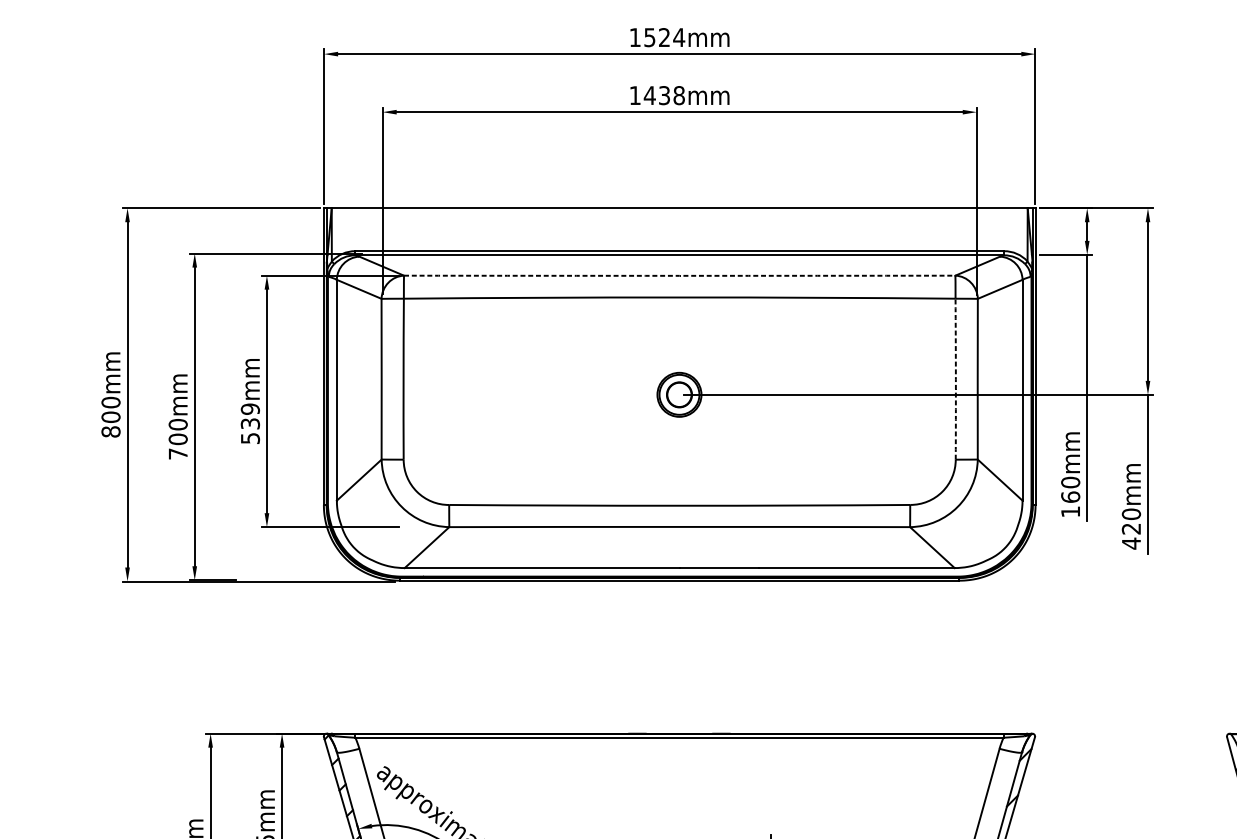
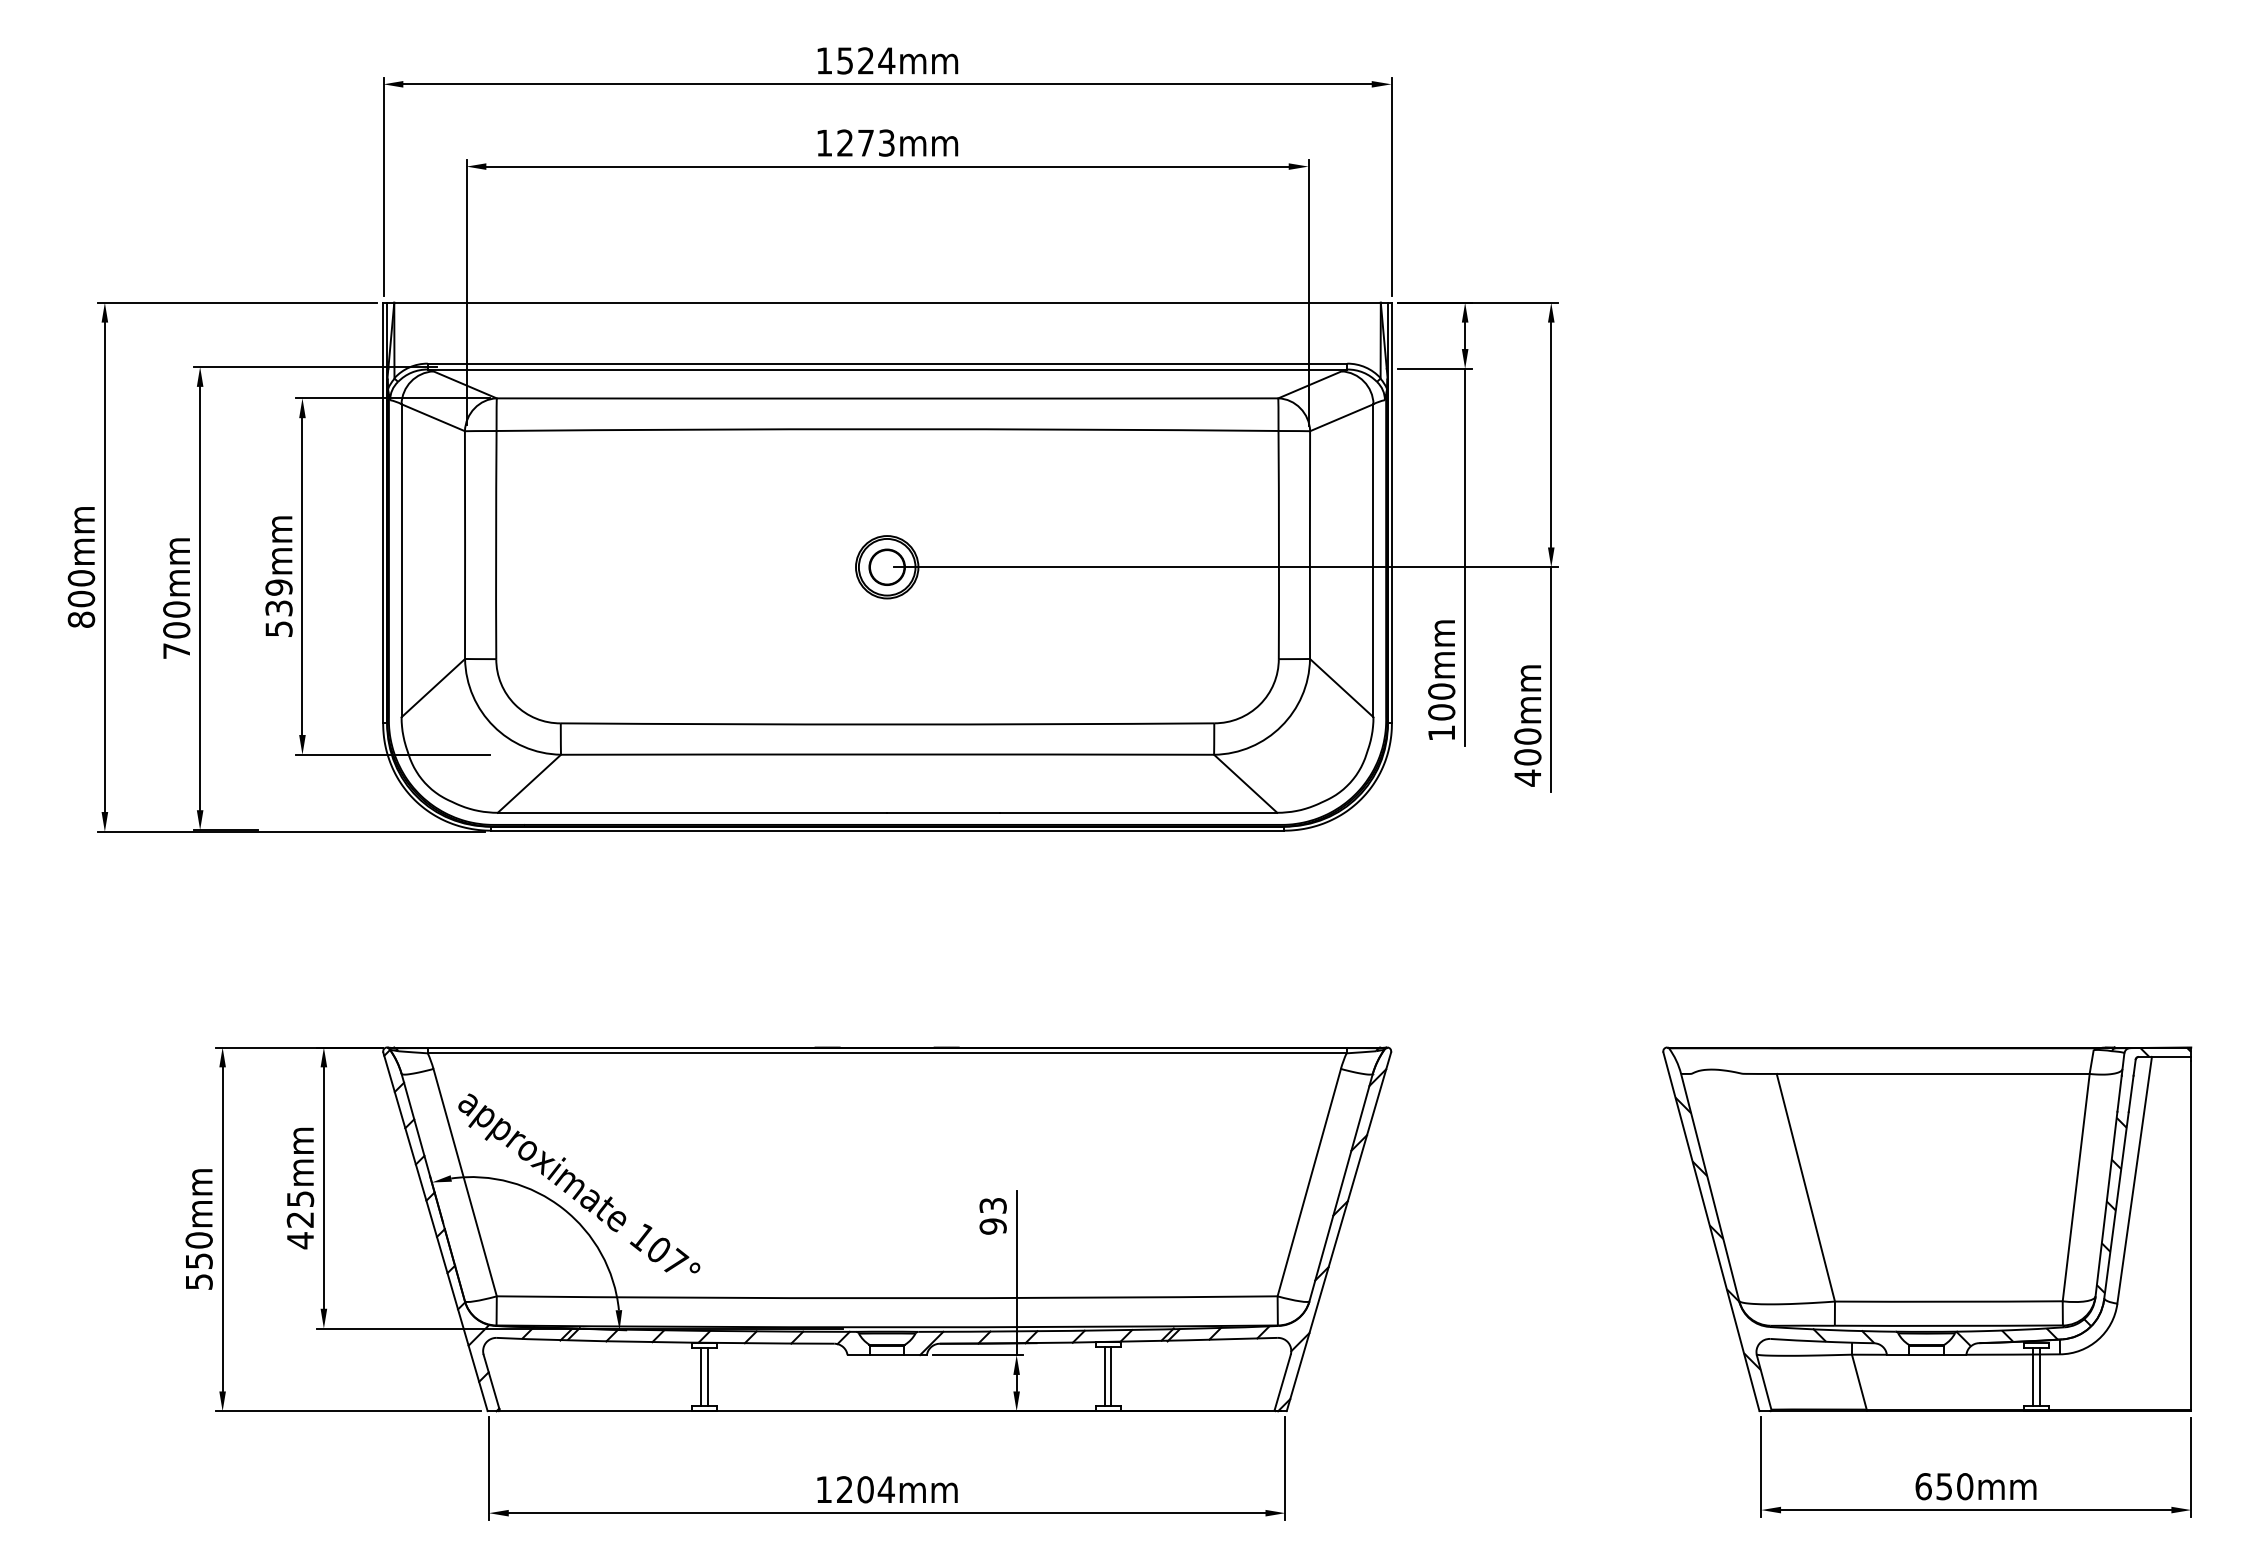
text: (664, 95) -> (865, 142), 1438mm -> 1273mm
arc: (679, 275) -> (887, 398), dashed -> solid
arc: (955, 379) -> (1278, 545), dashed -> solid
text: (1070, 497) -> (1441, 712), 160mm -> 100mm
text: (1131, 529) -> (1527, 757), 420mm -> 400mm

